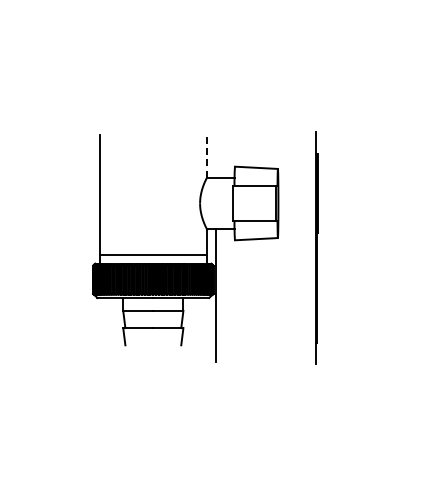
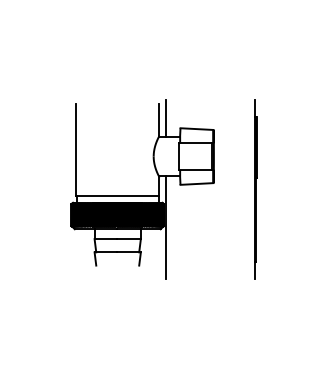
line: (215, 153) -> (165, 118), added
line: (207, 156) -> (159, 120), dashed -> solid
line: (316, 247) -> (255, 188), moved

